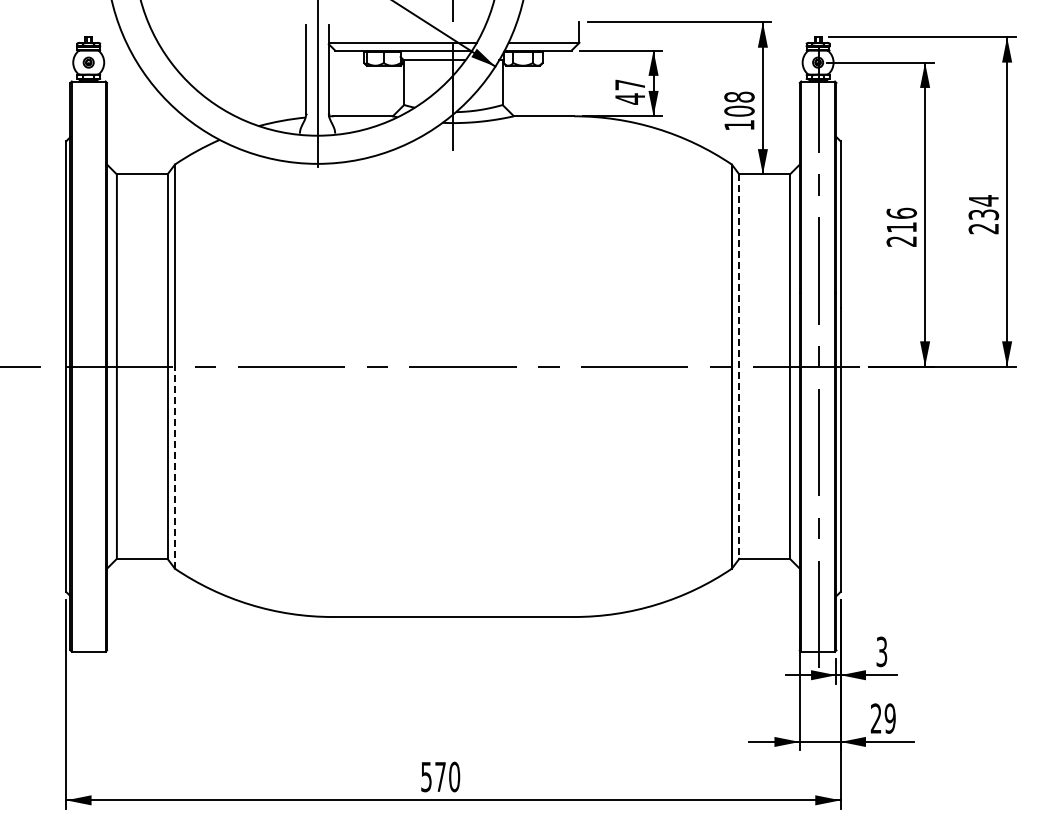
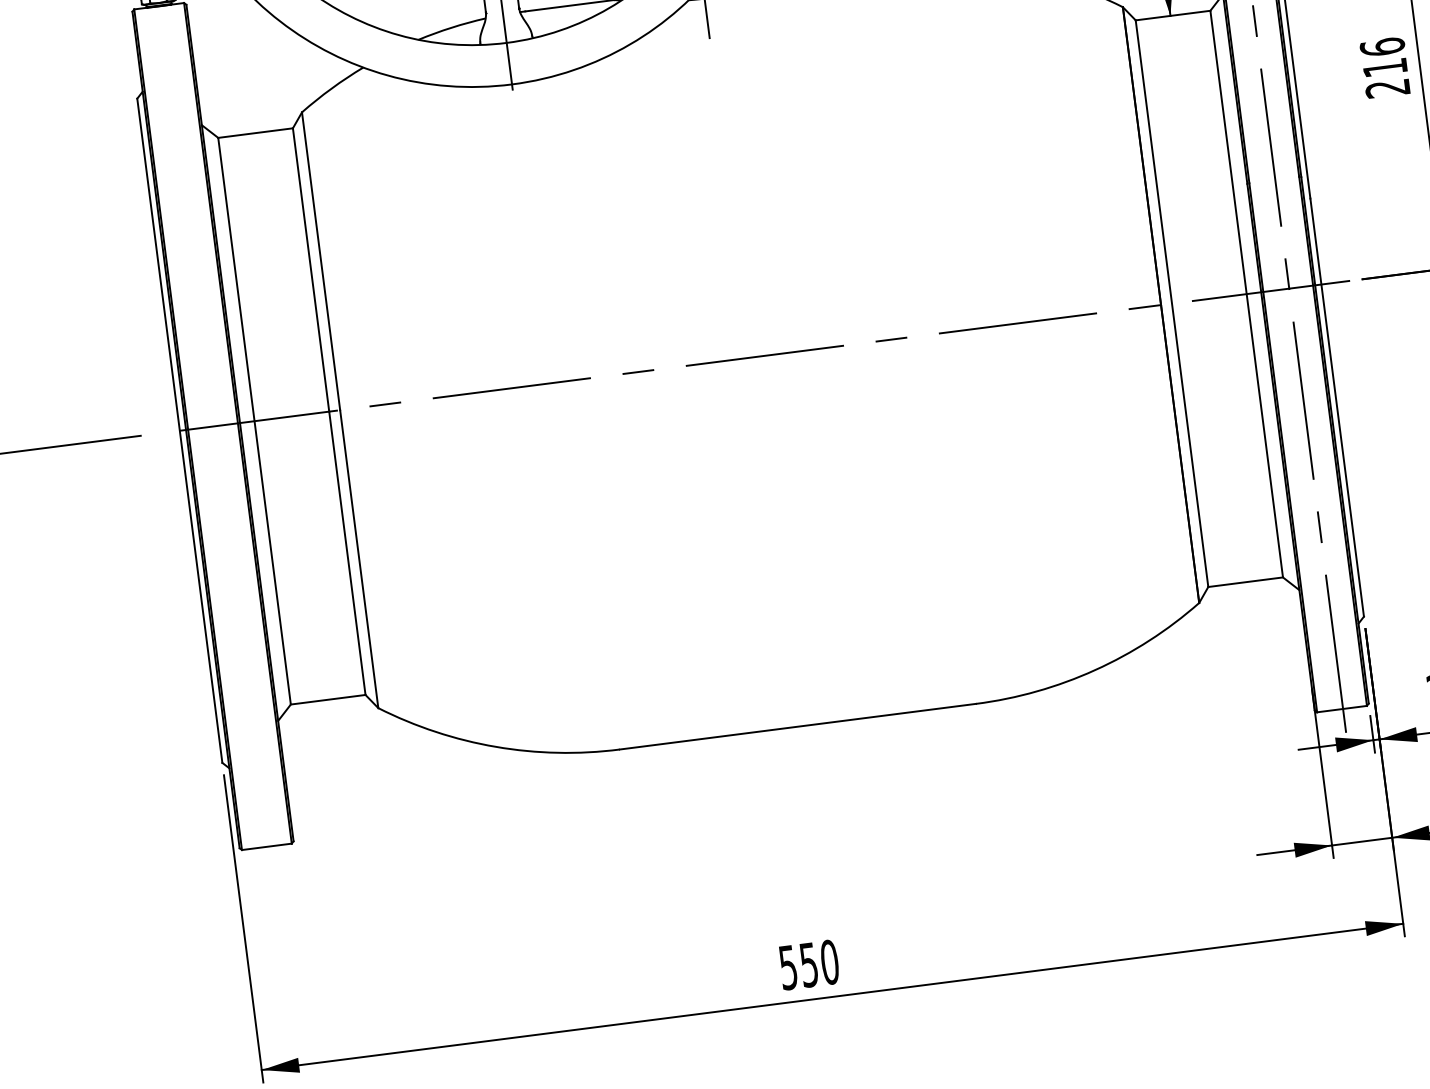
line: (739, 367) -> (1172, 304), dashed -> solid
line: (174, 467) -> (358, 558), dashed -> solid
text: (440, 777) -> (809, 965), 570 -> 550

